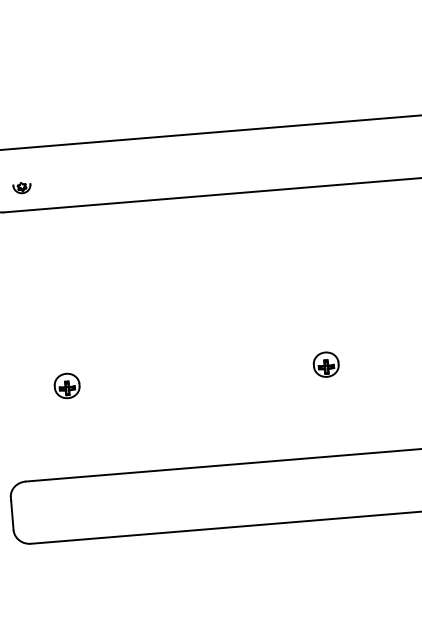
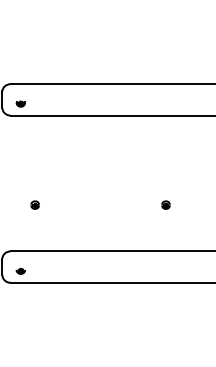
part: (325, 363) -> (165, 204), size x0.62
part: (65, 384) -> (34, 204), size x0.62
part: (48, 517) -> (20, 270), added

